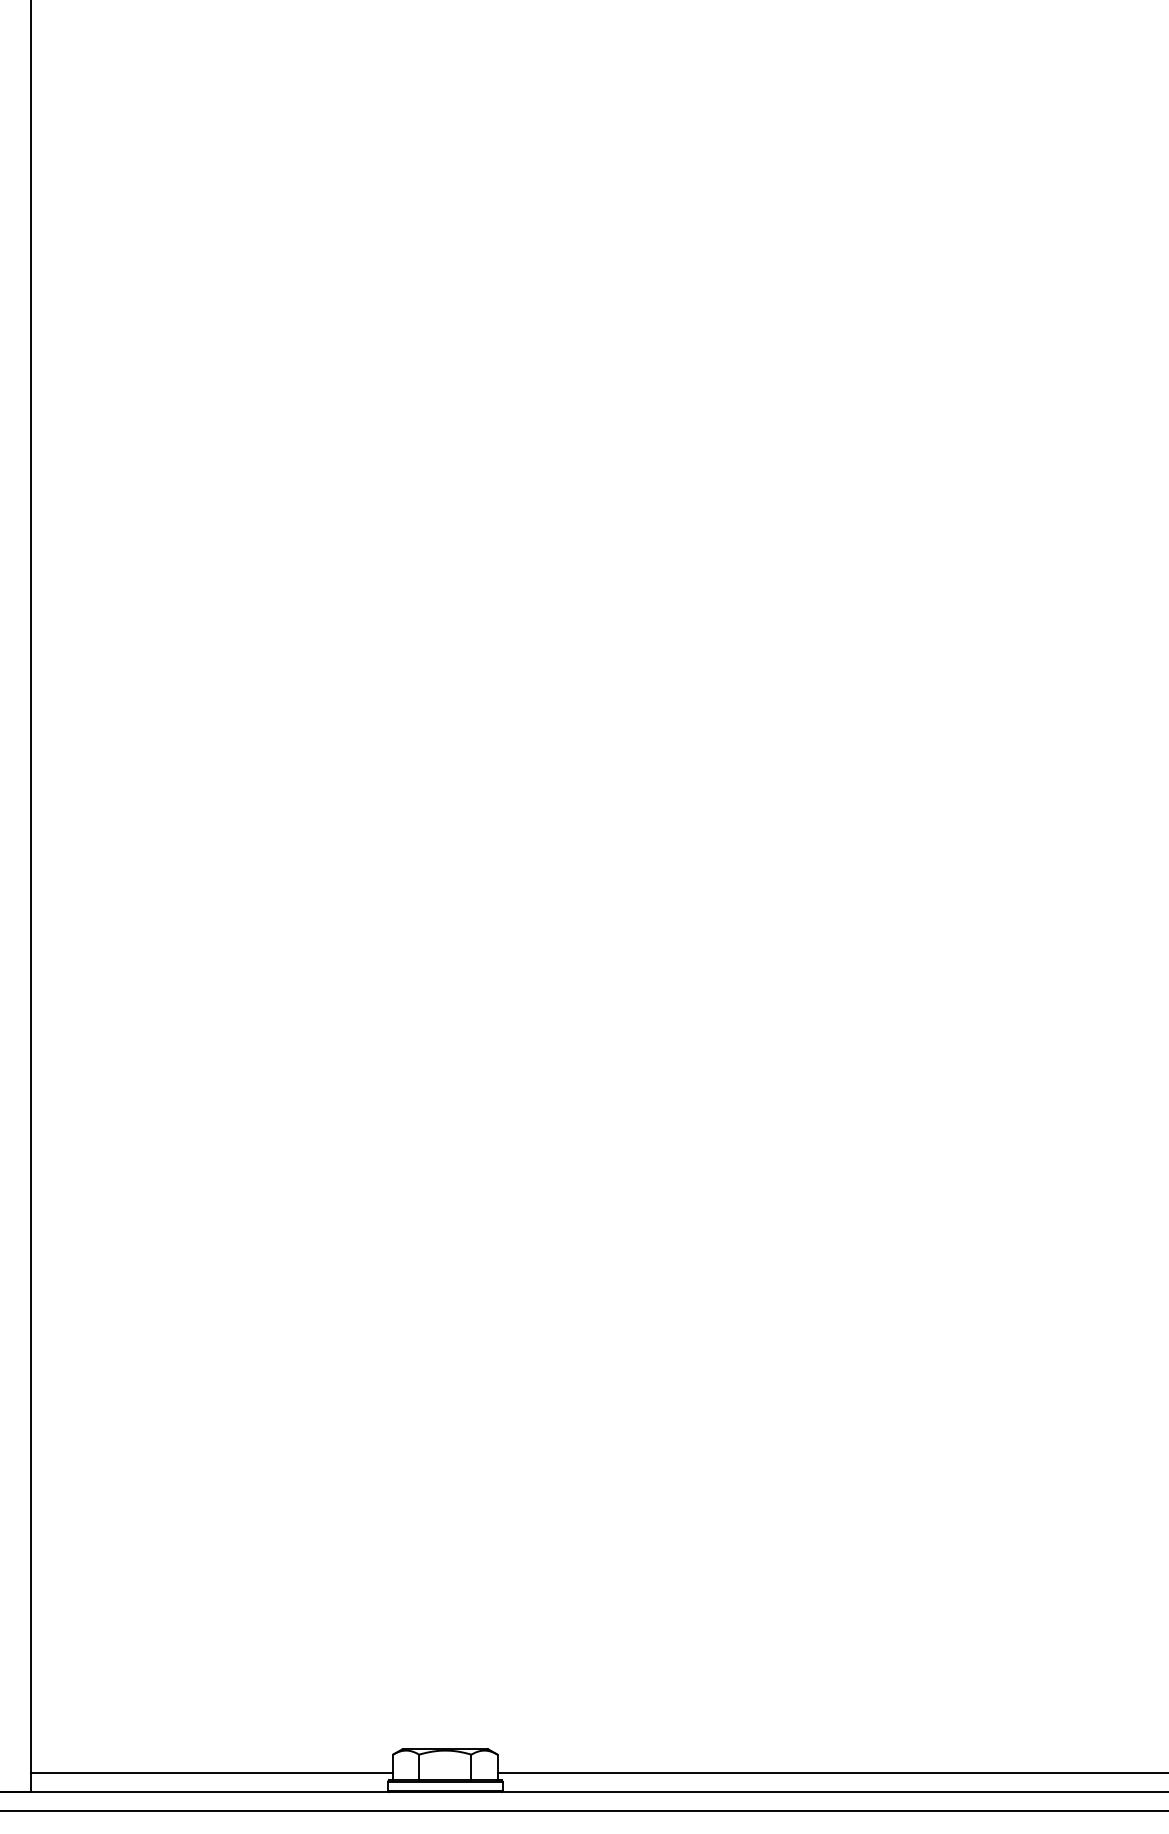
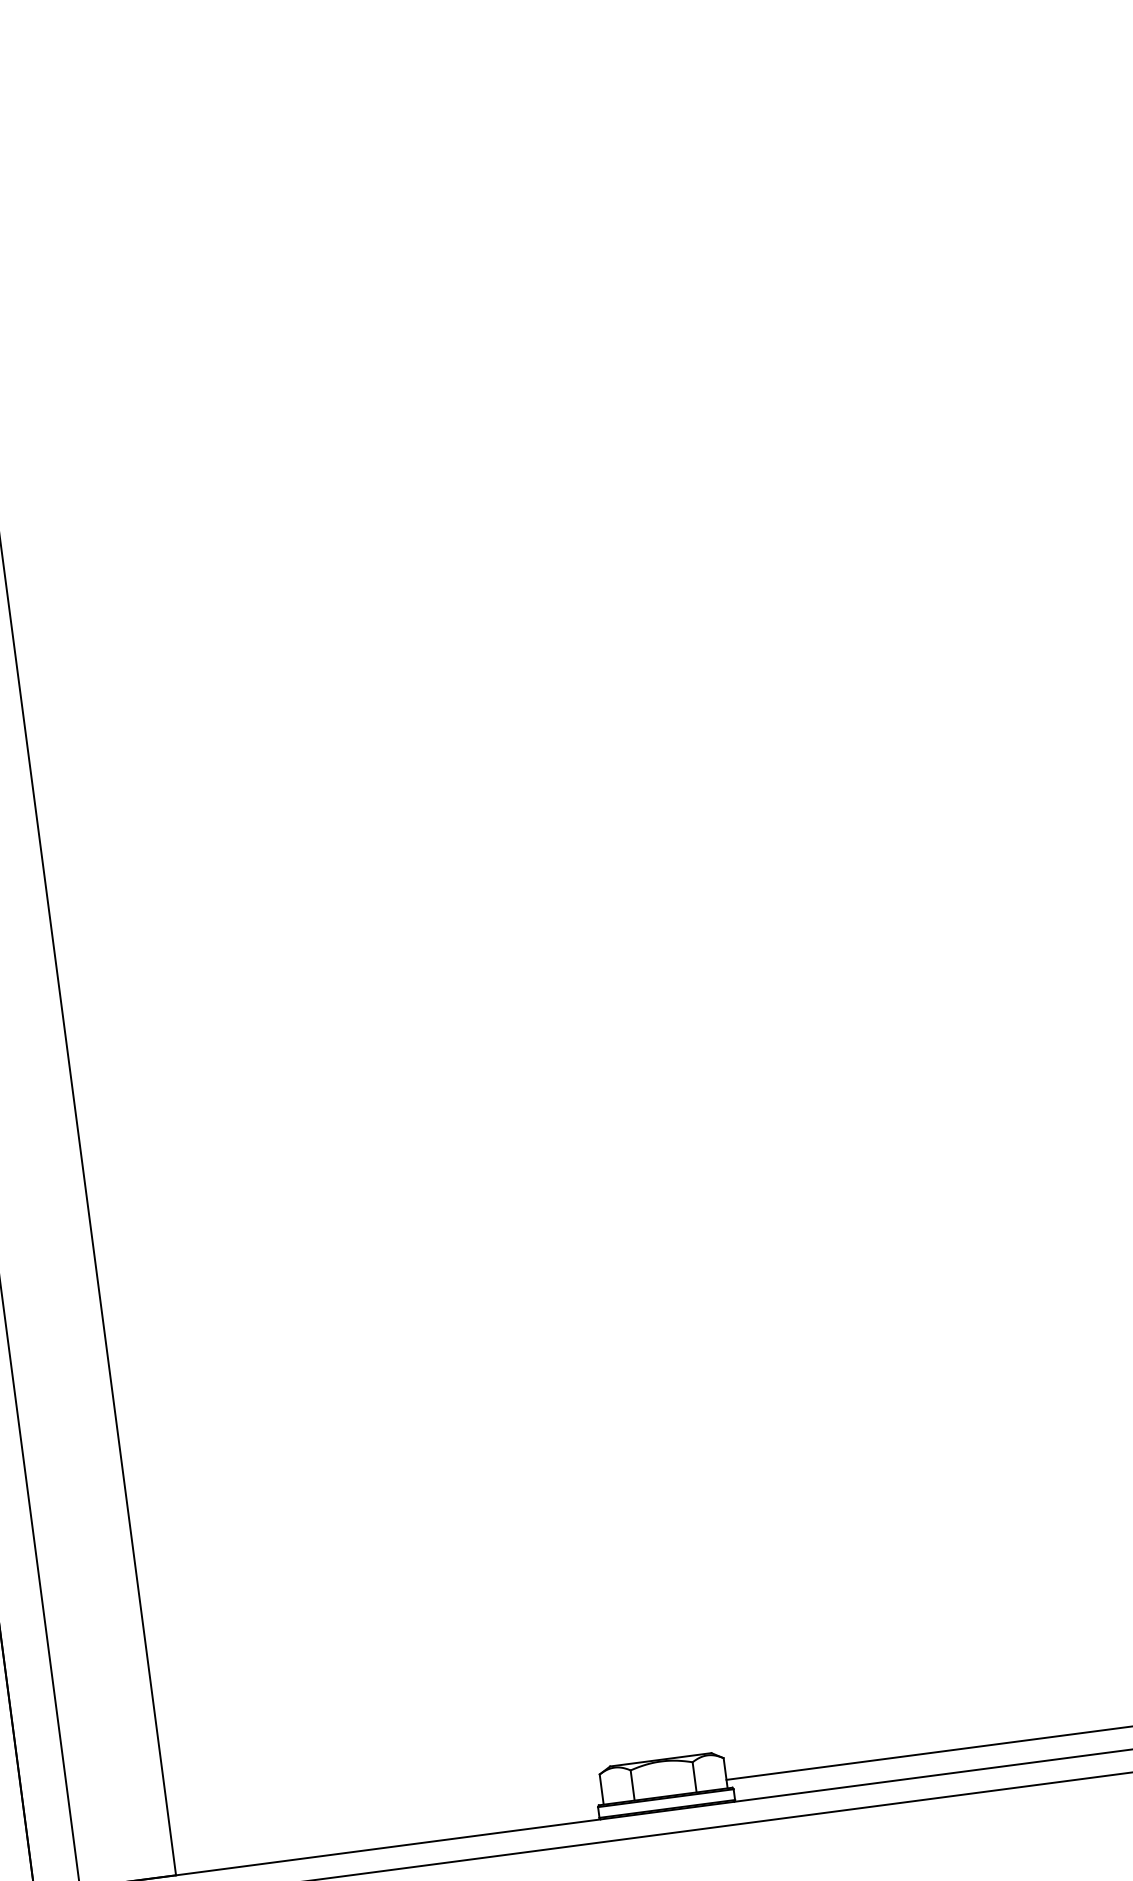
line: (212, 1772) -> (388, 1823), removed

